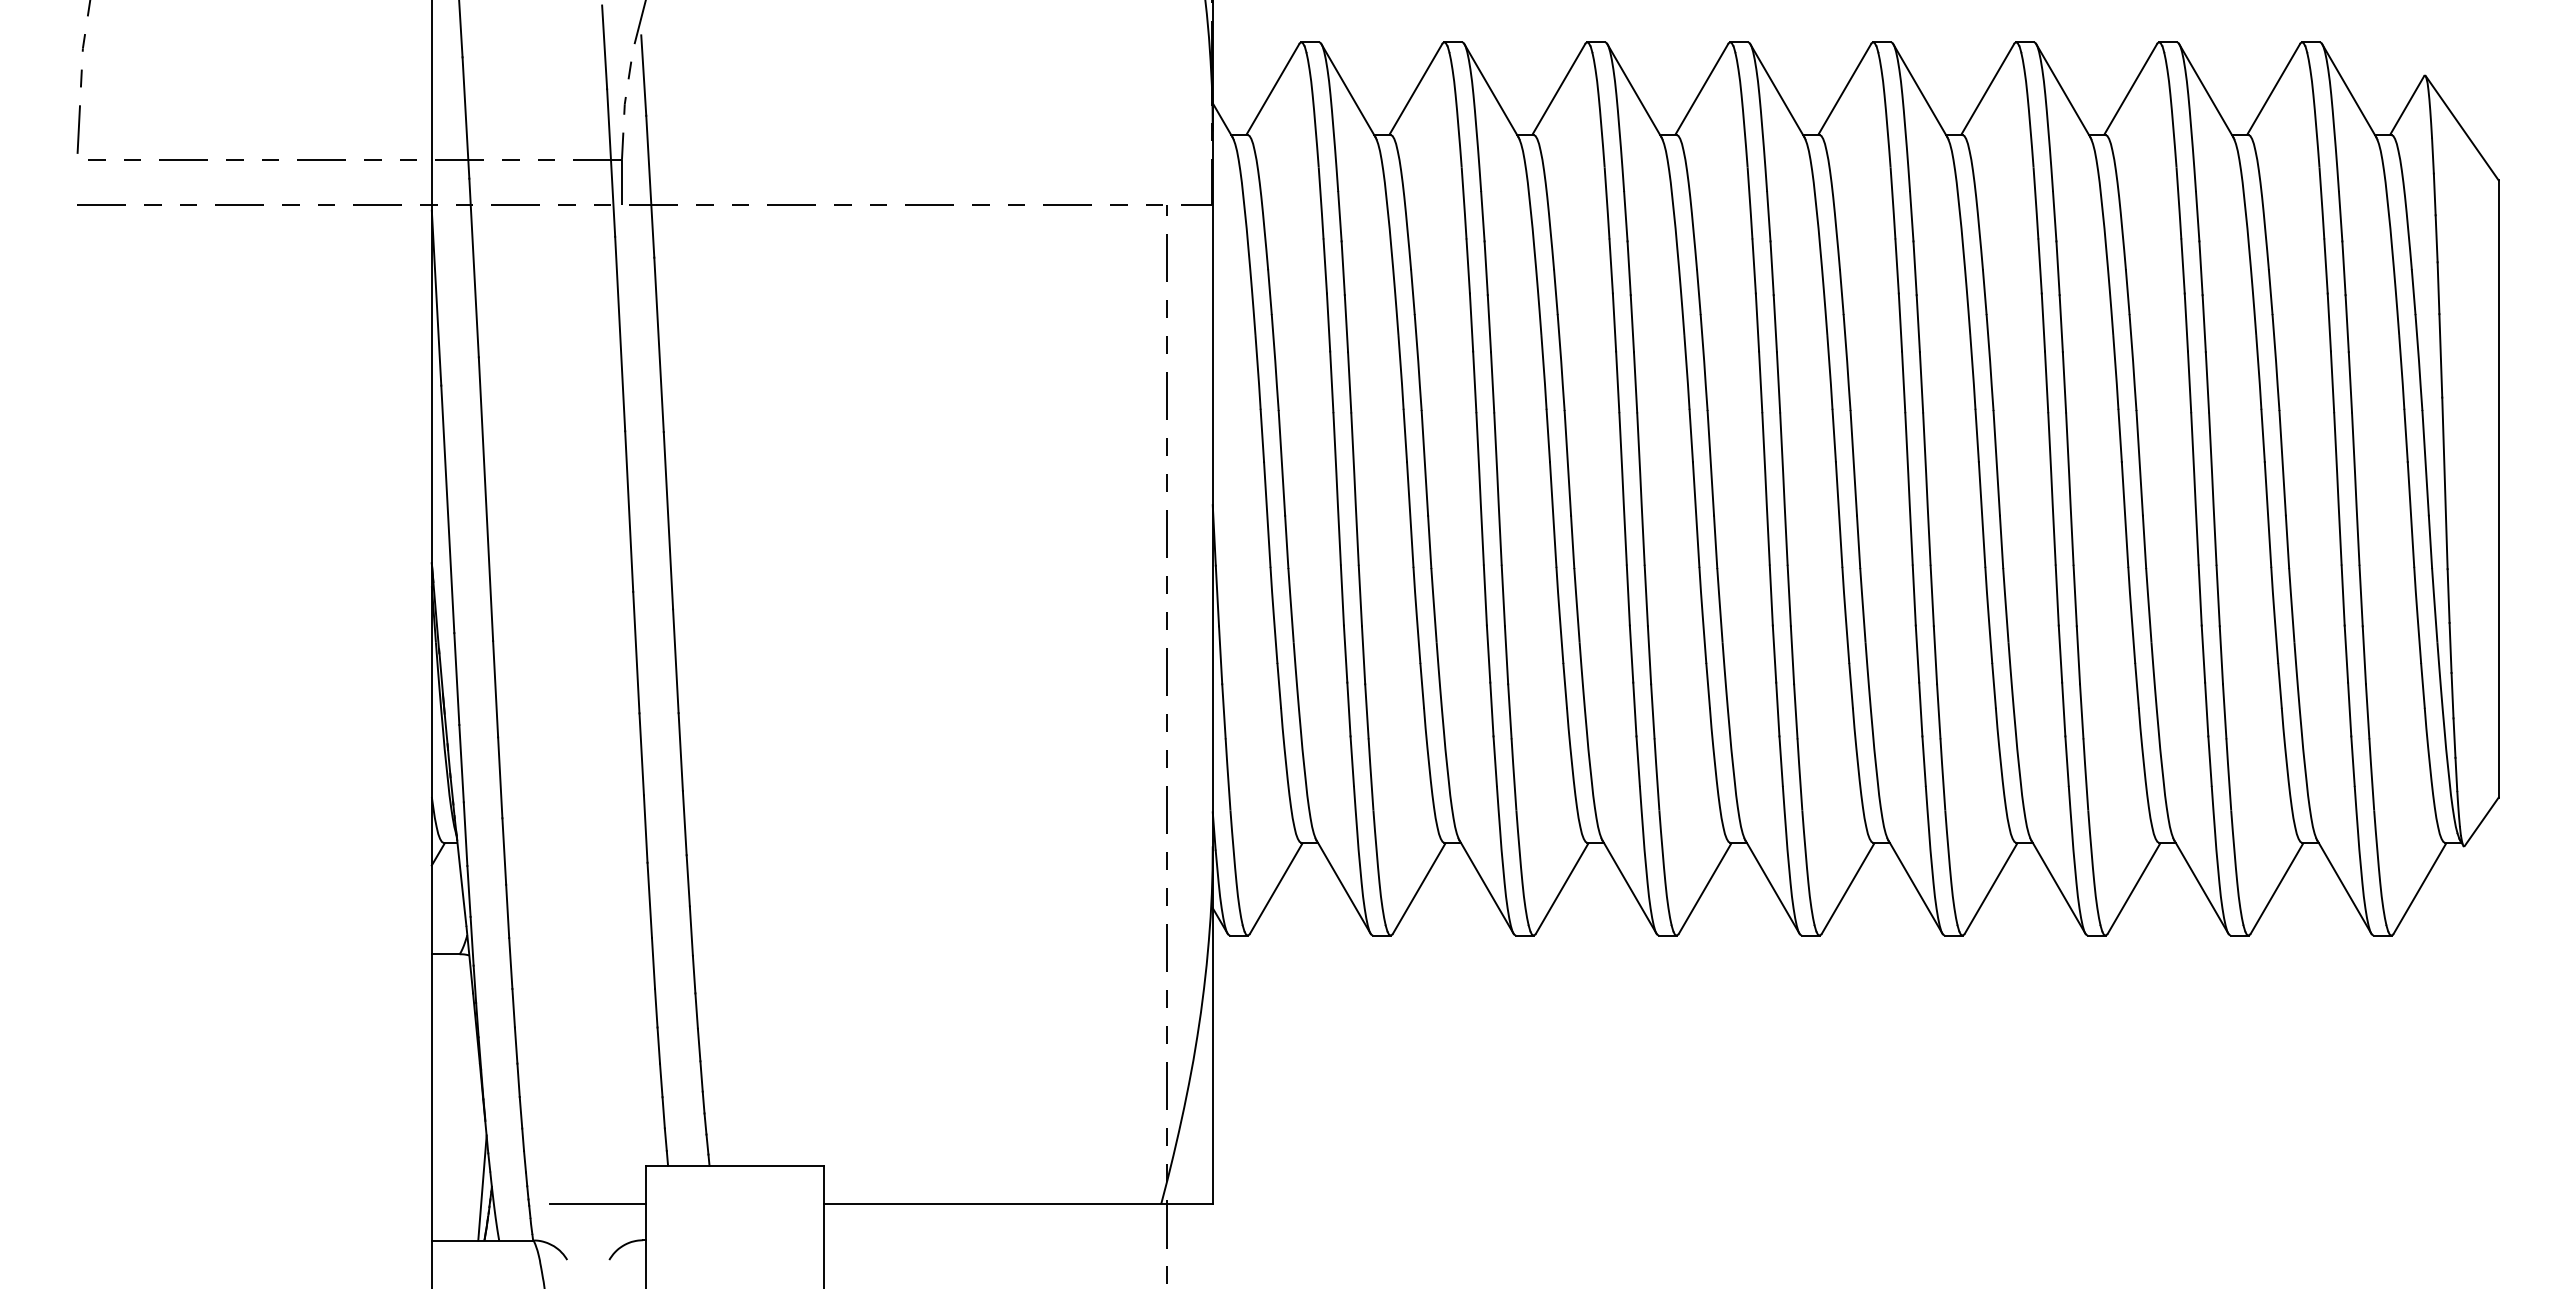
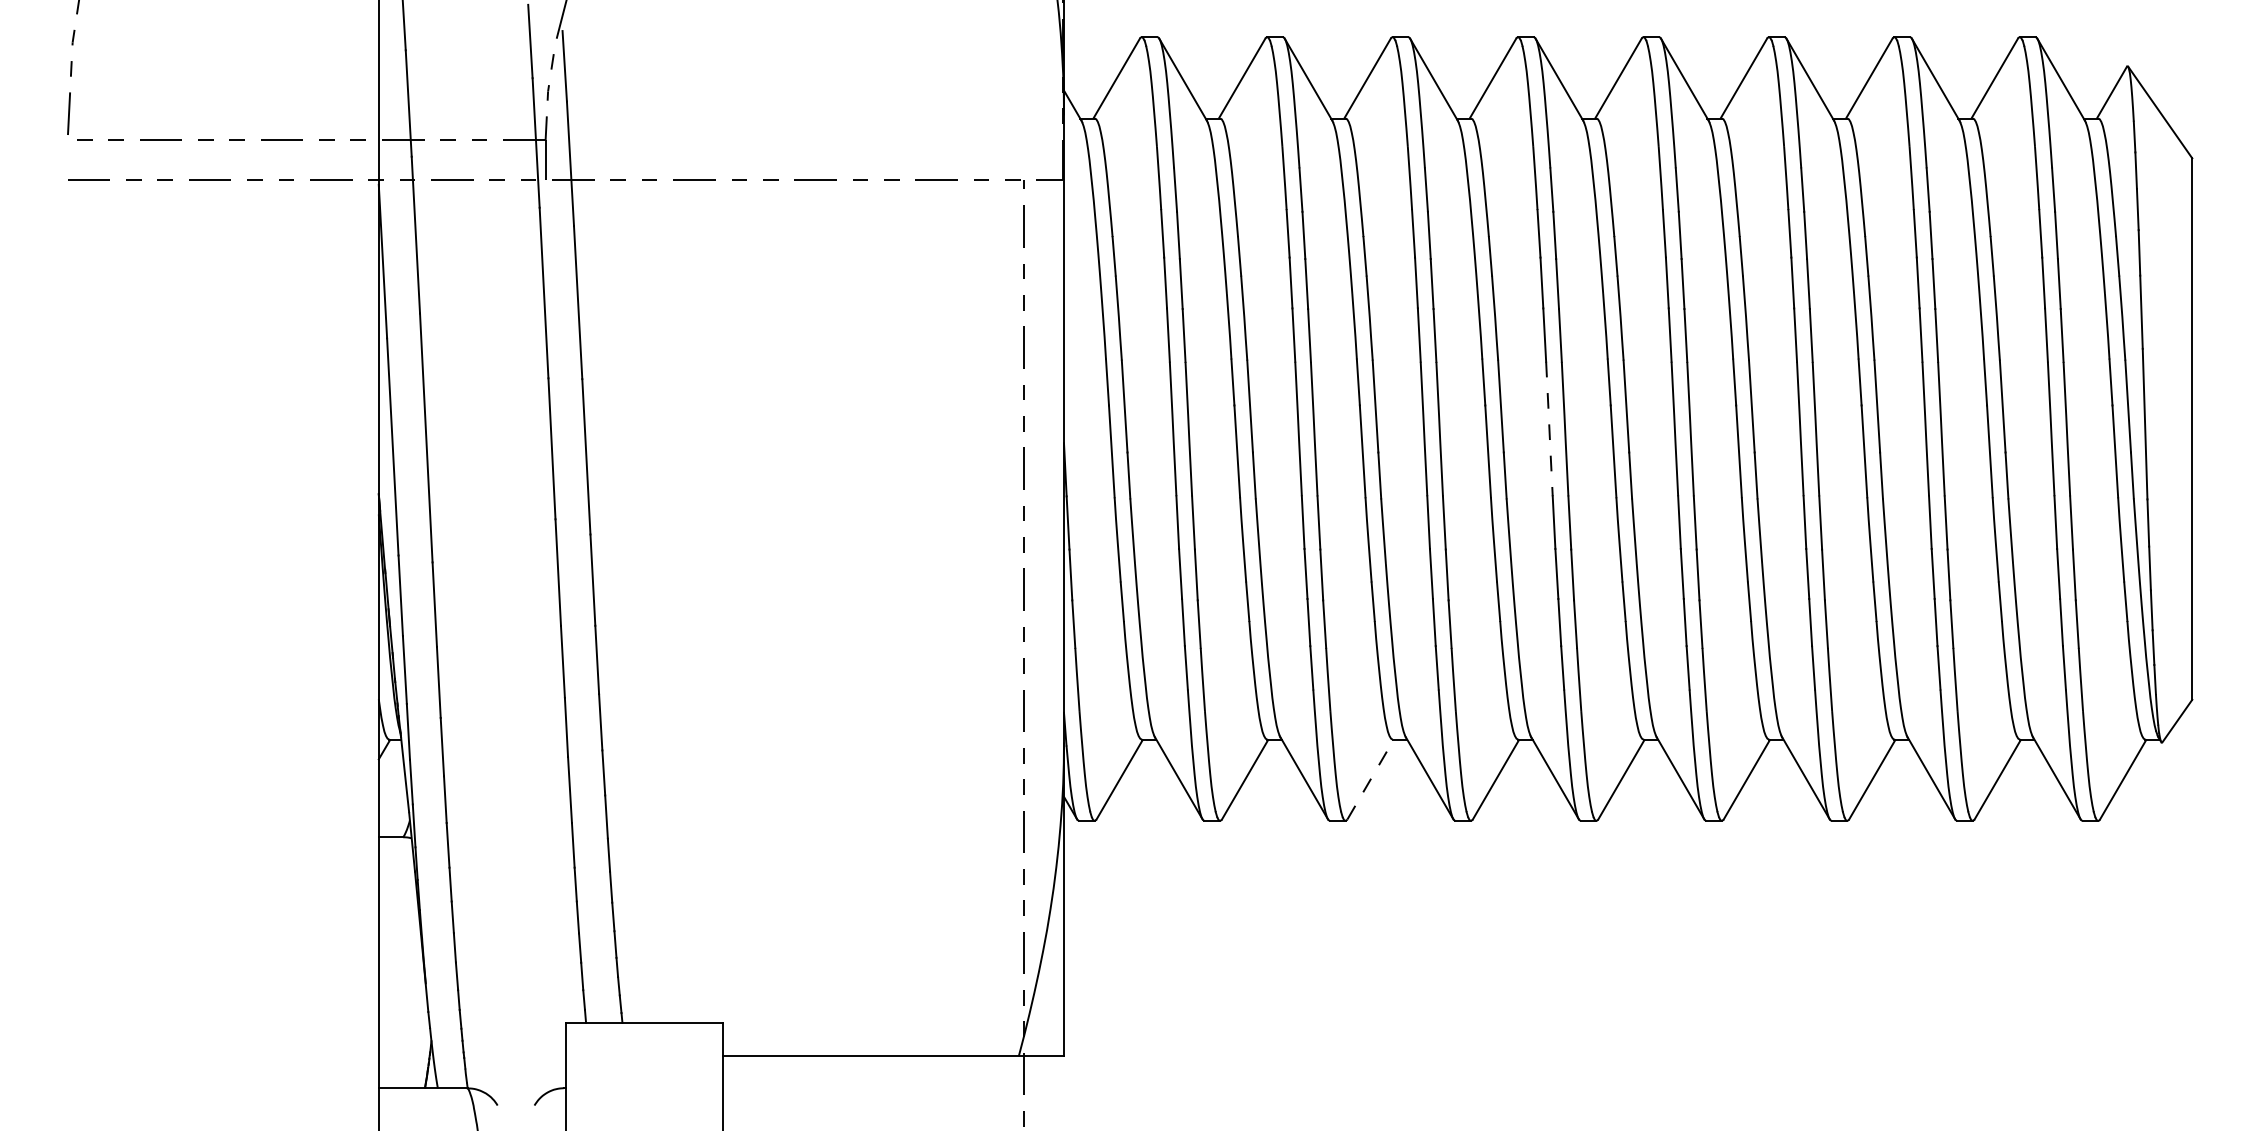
line: (1766, 489) -> (1549, 429), solid -> dashed
line: (1562, 888) -> (1370, 779), solid -> dashed
line: (482, 1187) -> (423, 1041), removed
line: (597, 1203) -> (524, 1055), removed

